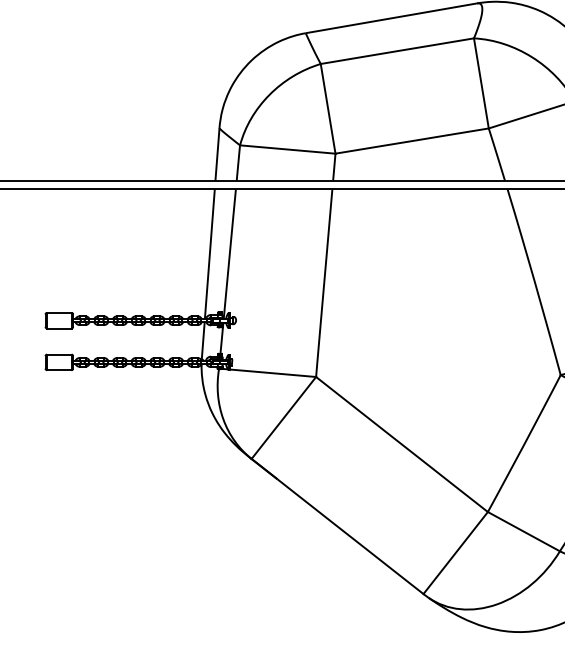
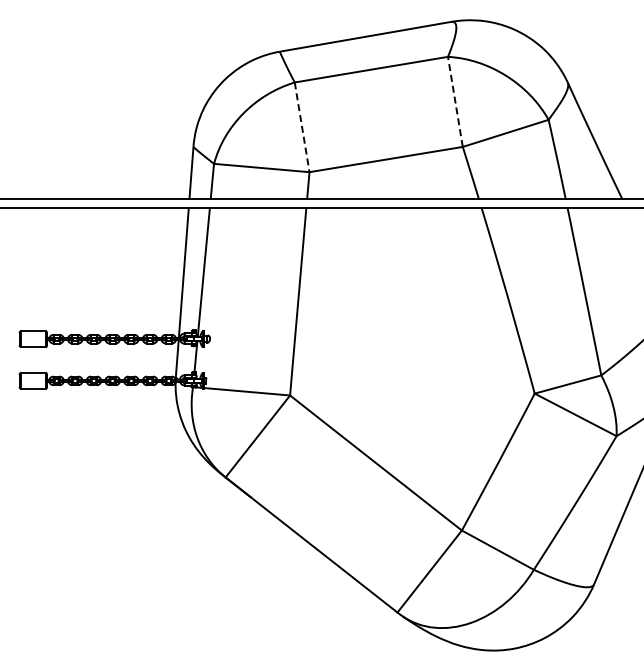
line: (481, 83) -> (455, 101), solid -> dashed
line: (328, 109) -> (302, 127), solid -> dashed

